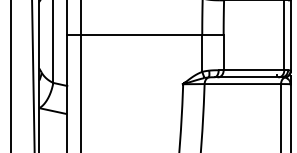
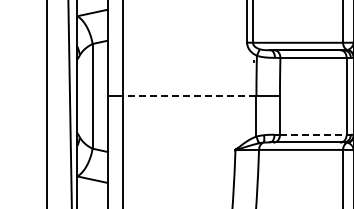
line: (141, 35) -> (189, 96), solid -> dashed
line: (254, 70) -> (313, 134), solid -> dashed

